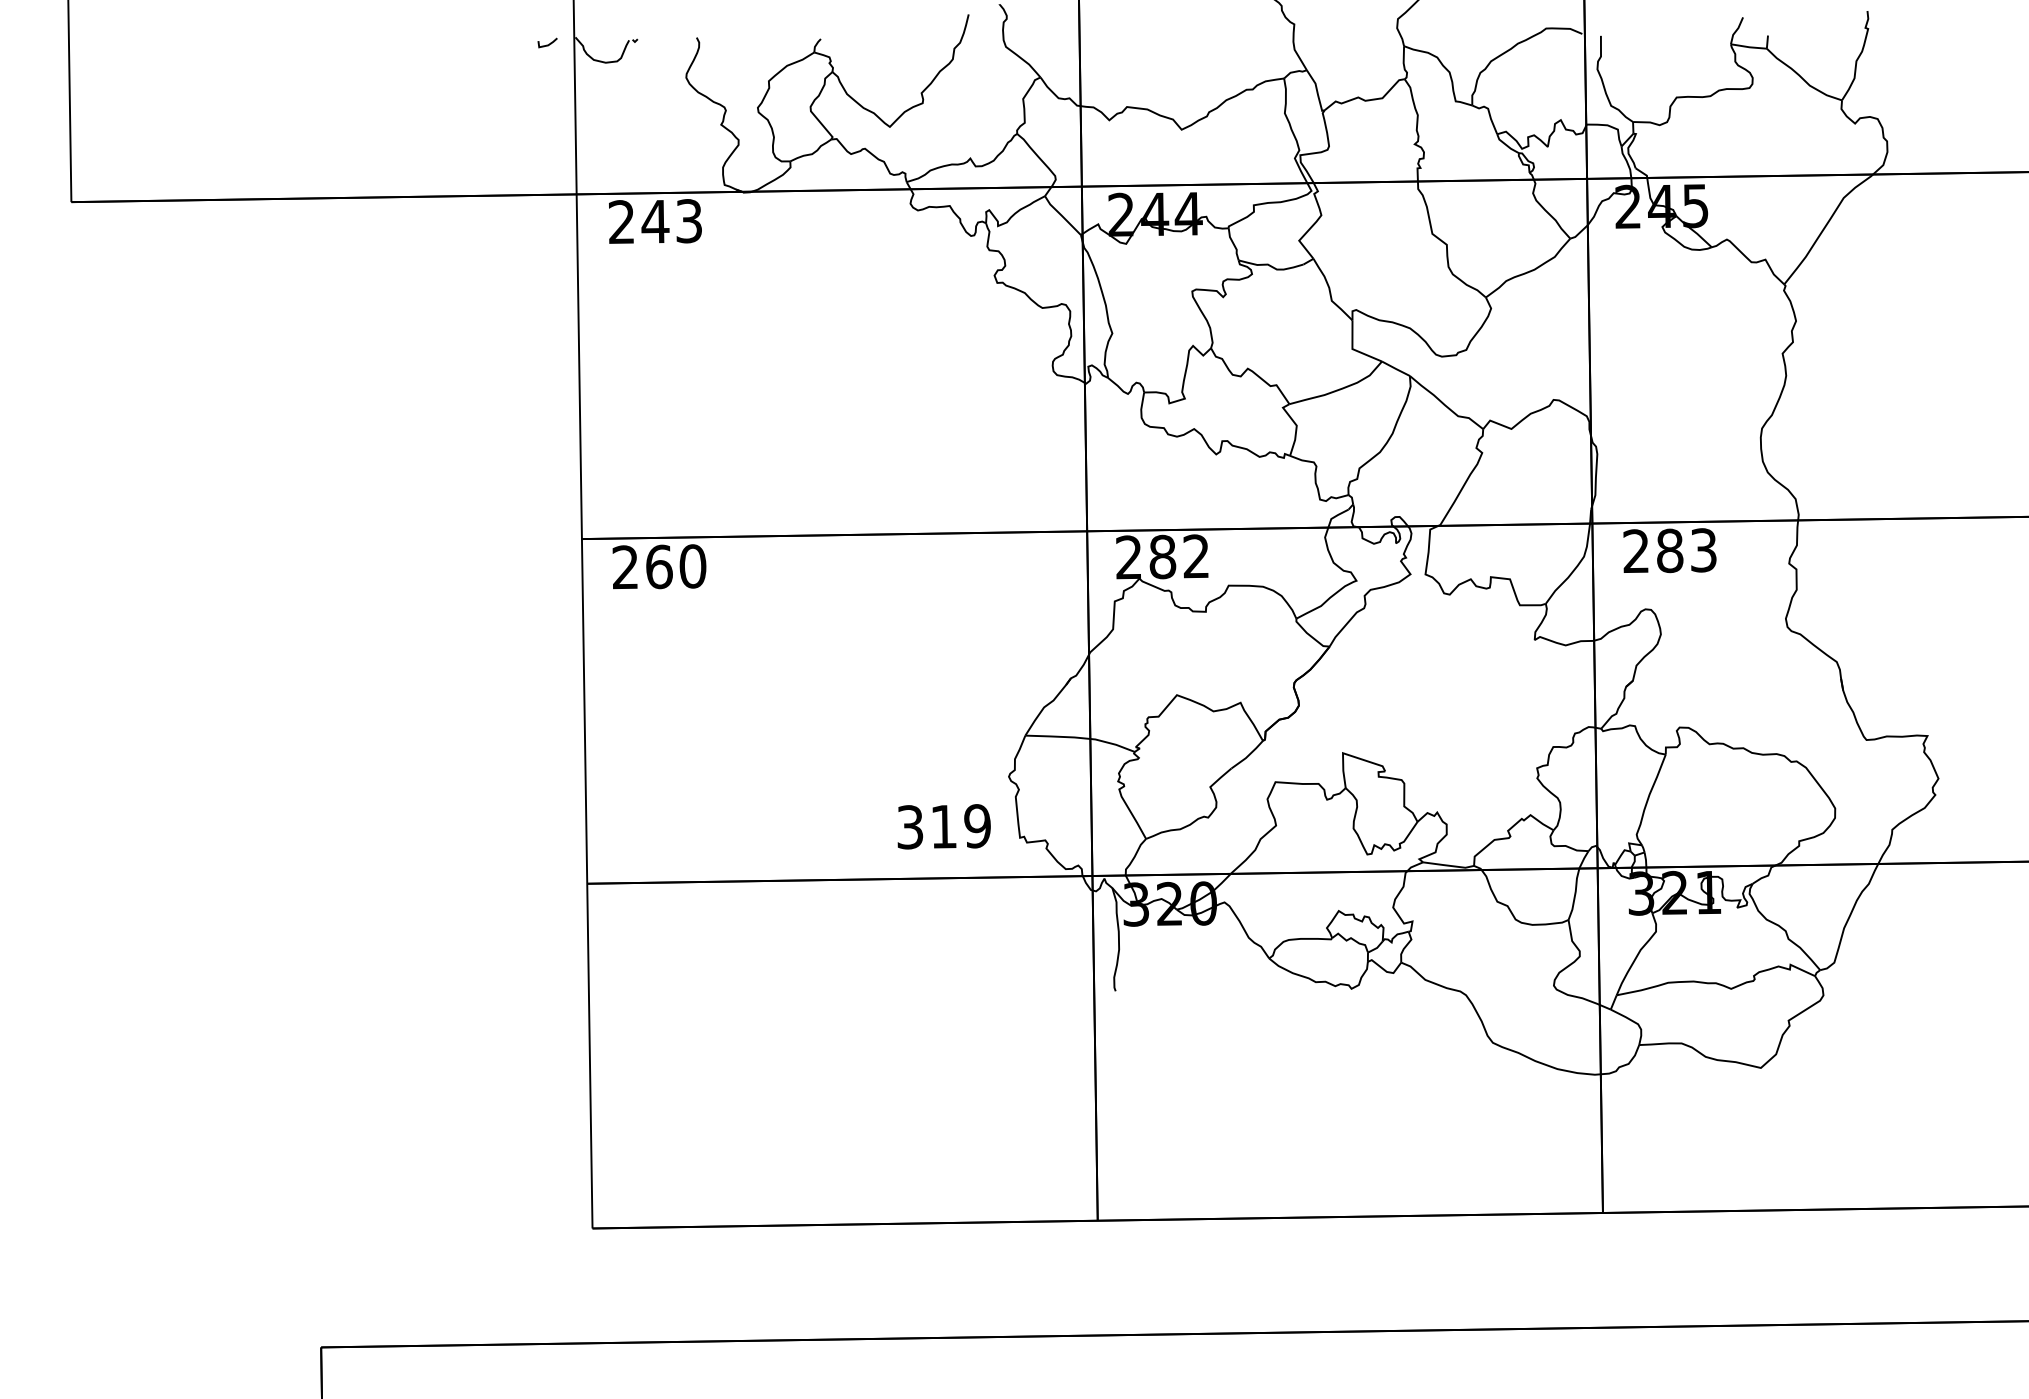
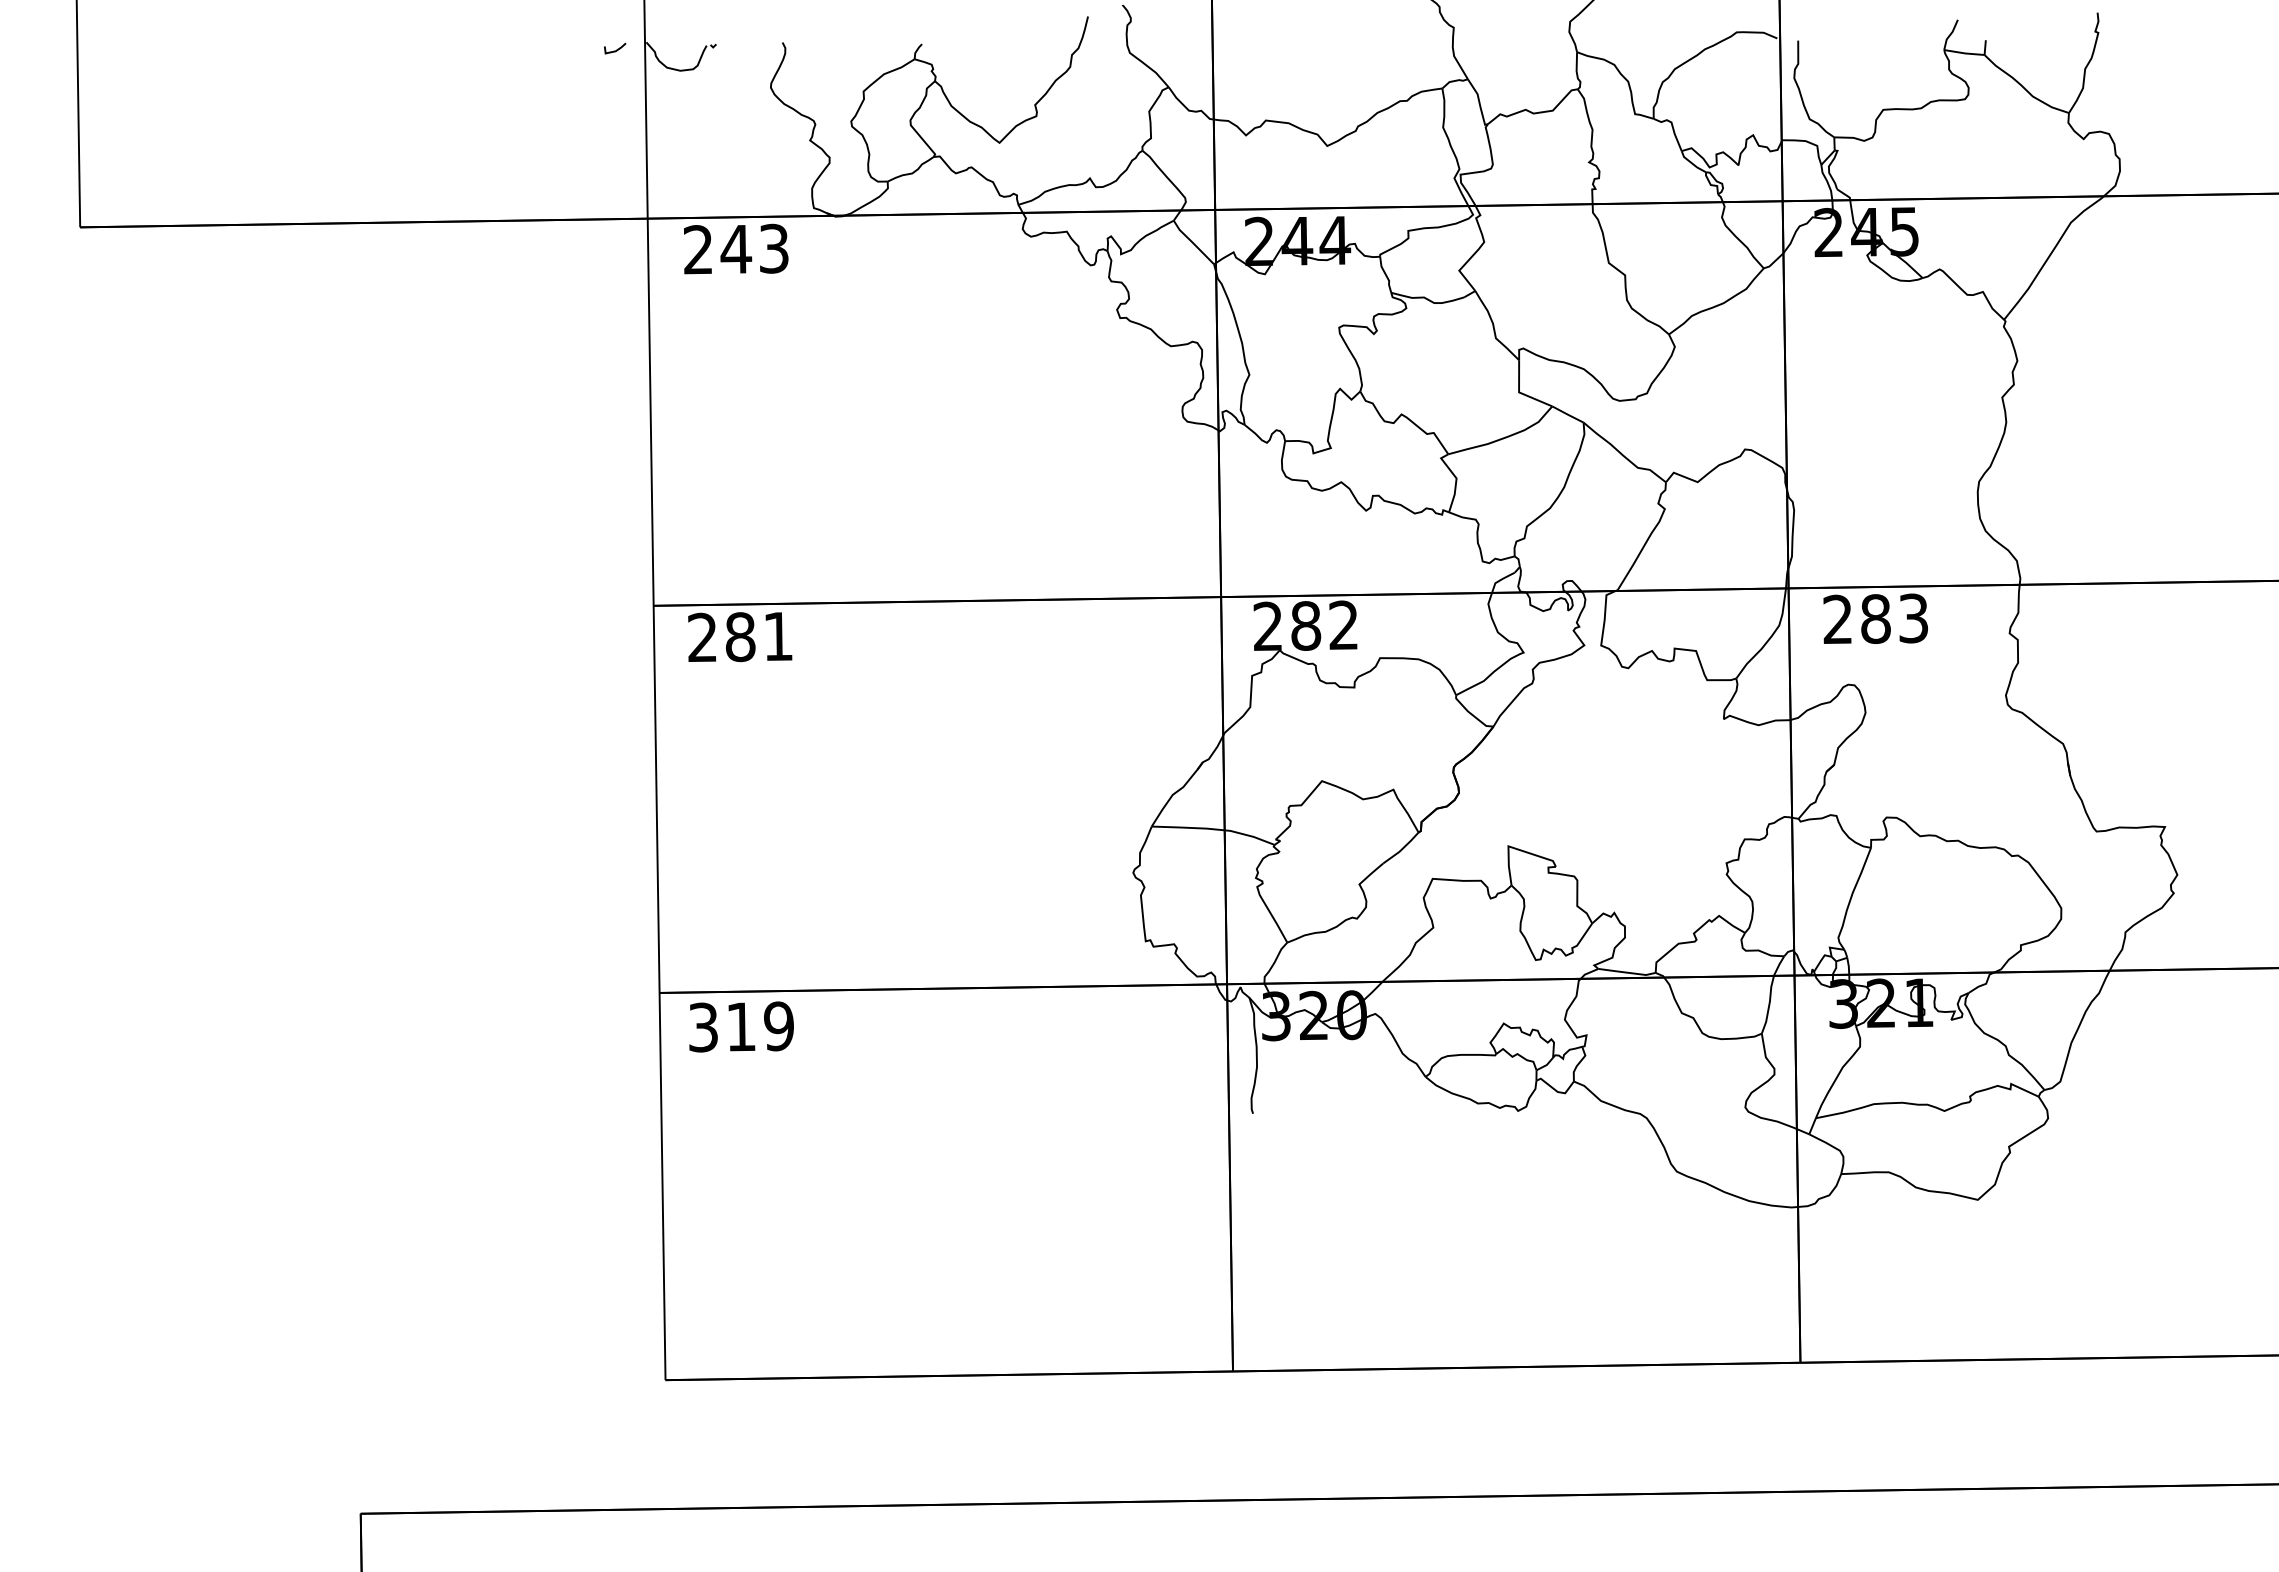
text: (676, 566) -> (759, 636), 260 -> 281
text: (944, 826) -> (741, 1026), moved

